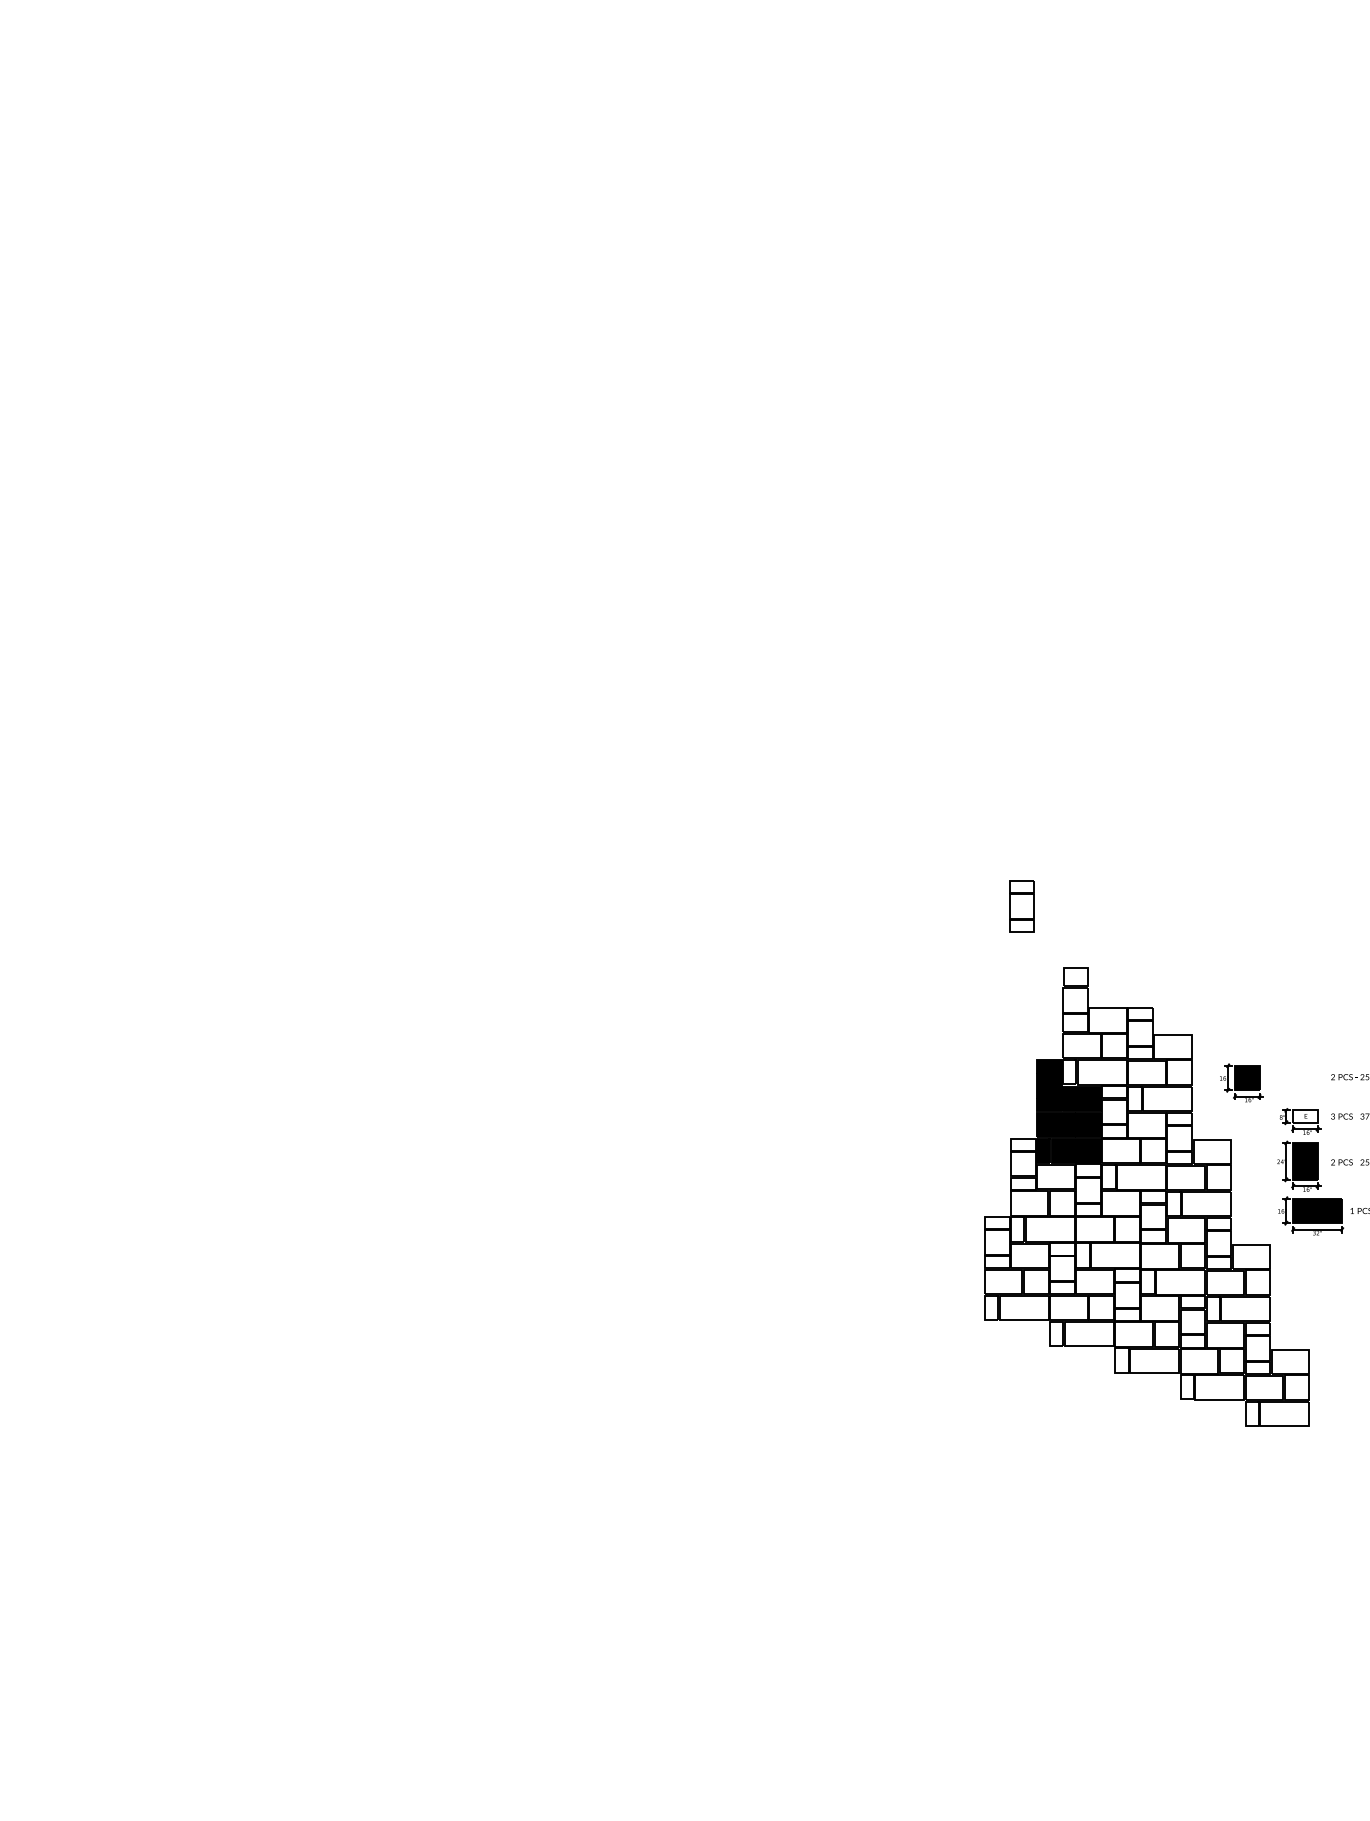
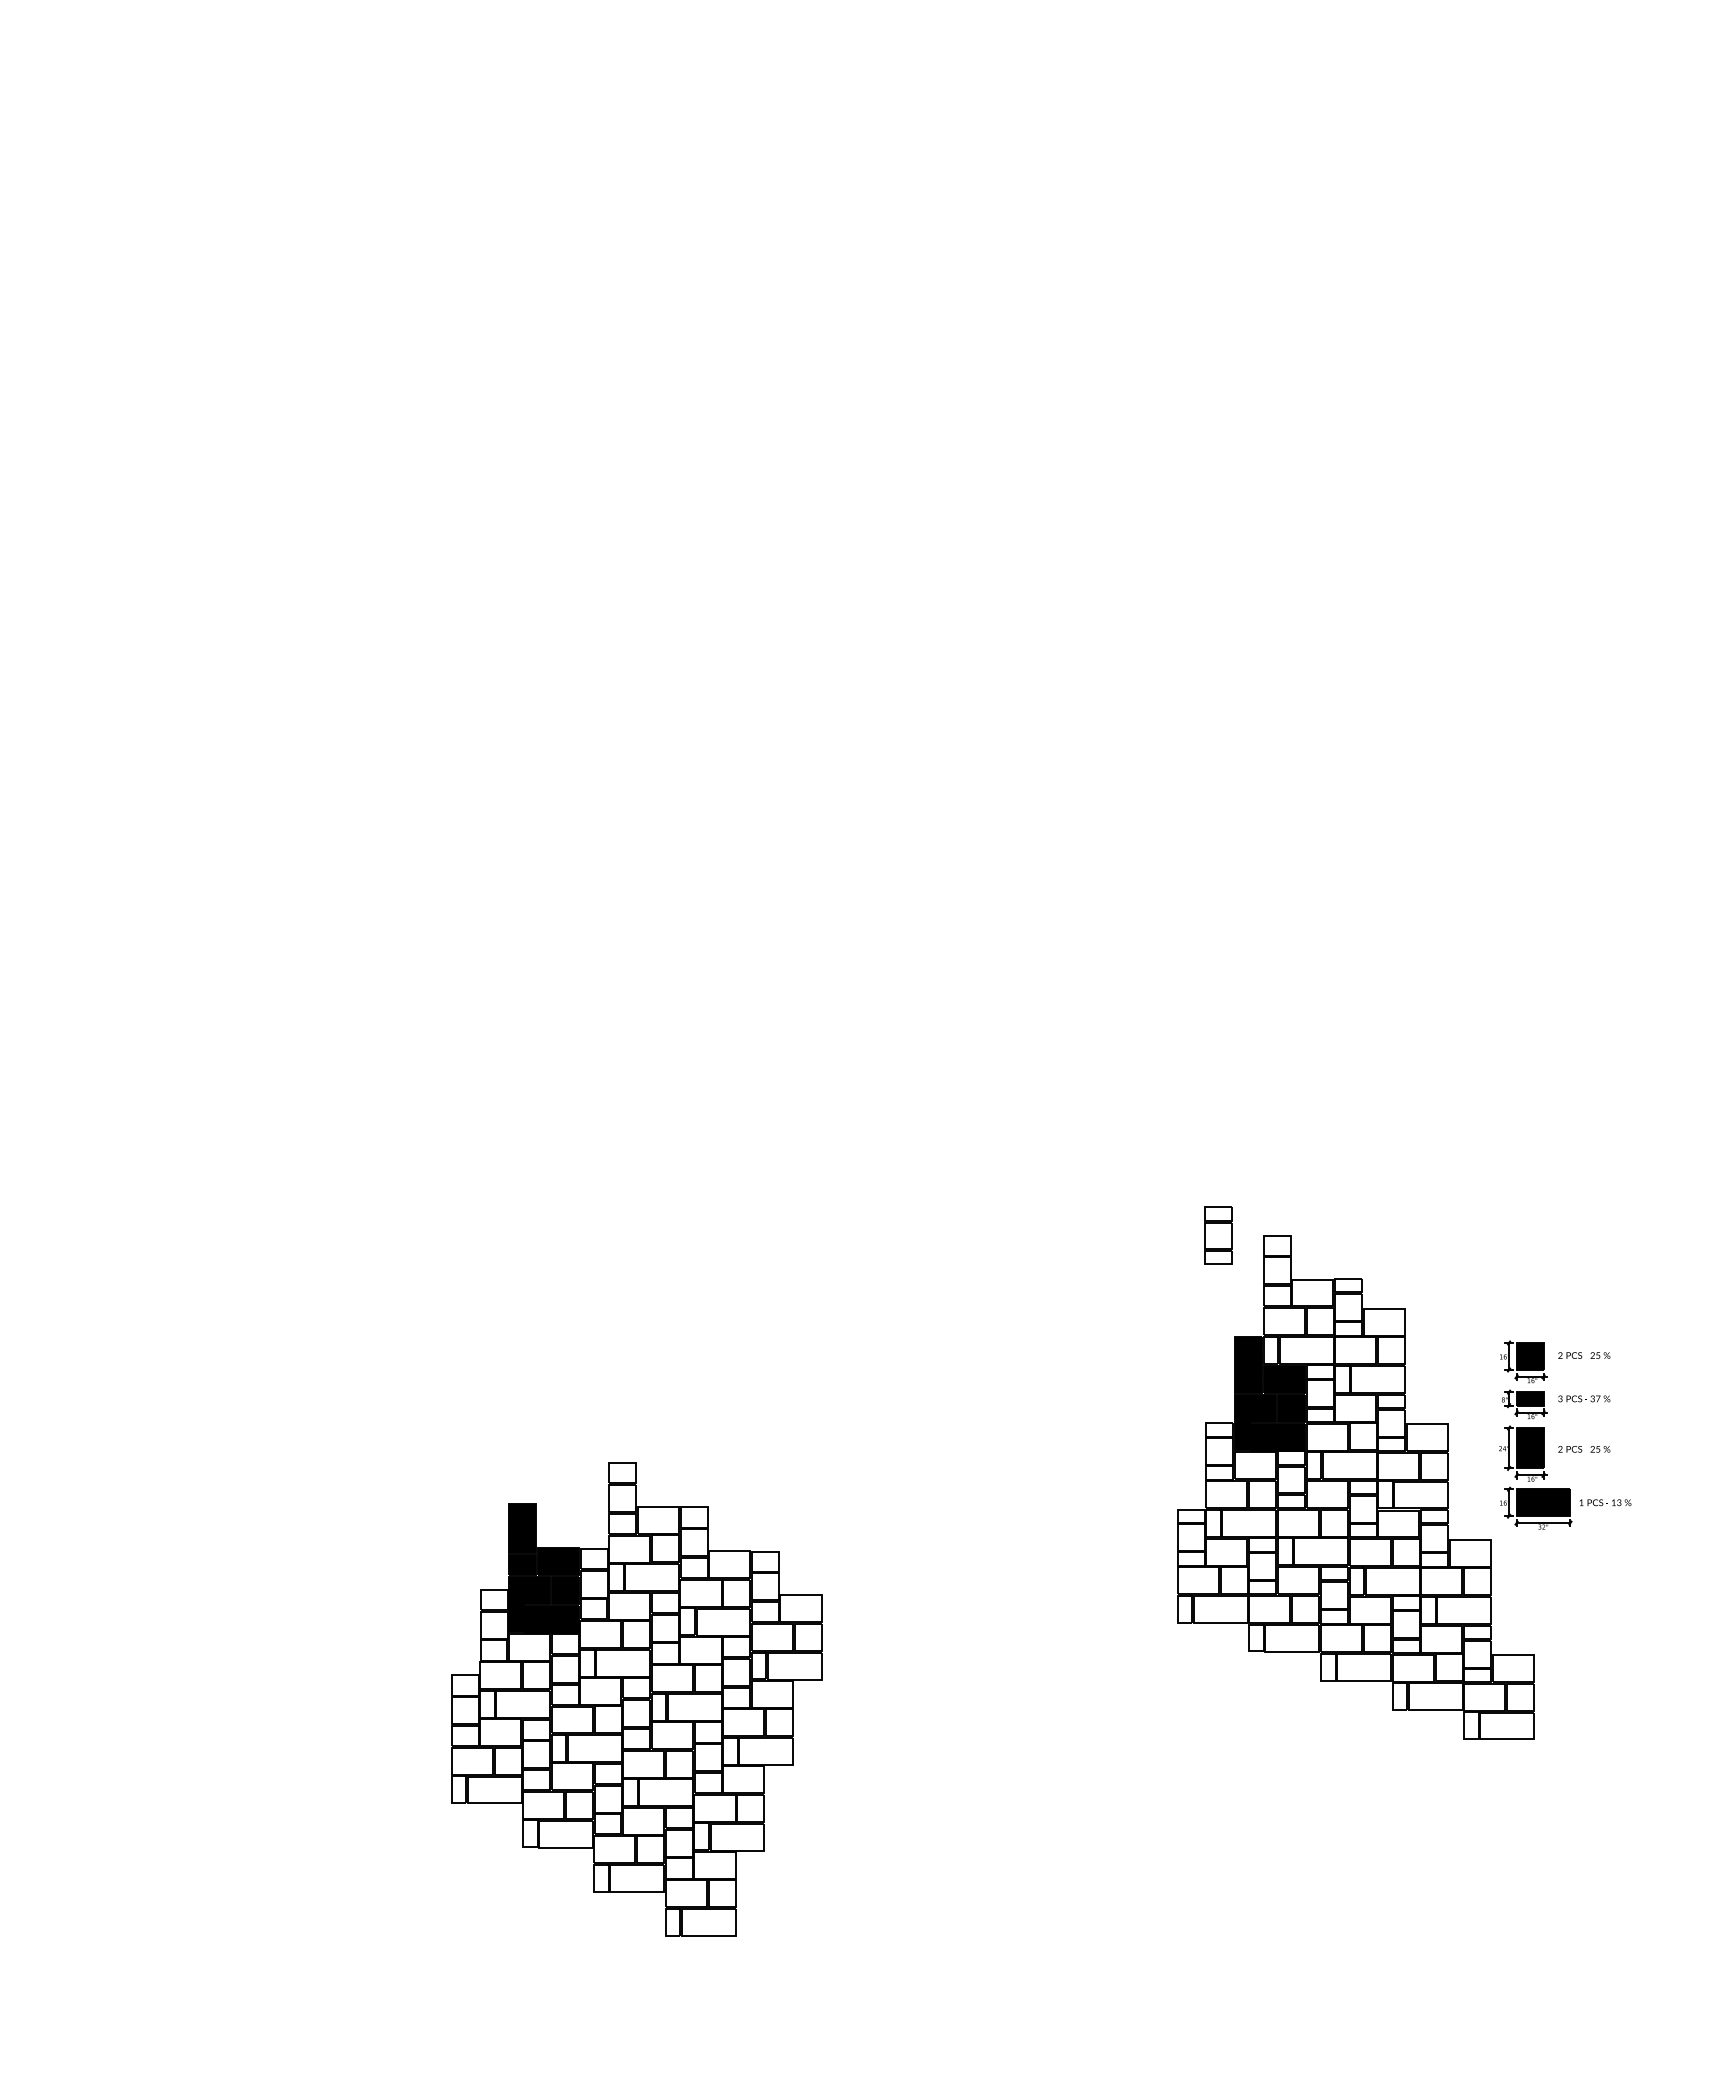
part: (1022, 906) -> (1218, 1235), moved
part: (1241, 1082) -> (1523, 1361), moved
fill: (1304, 1116) -> (1529, 1398), added
part: (493, 1389) -> (636, 1699), added

